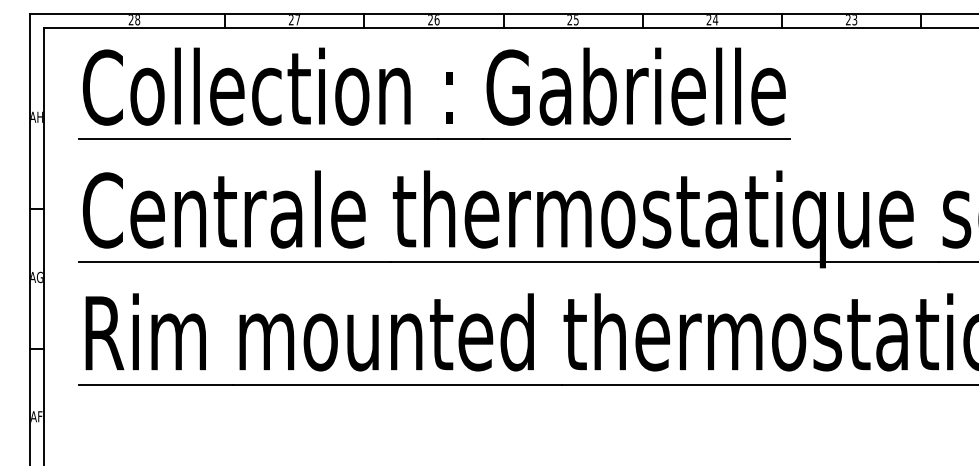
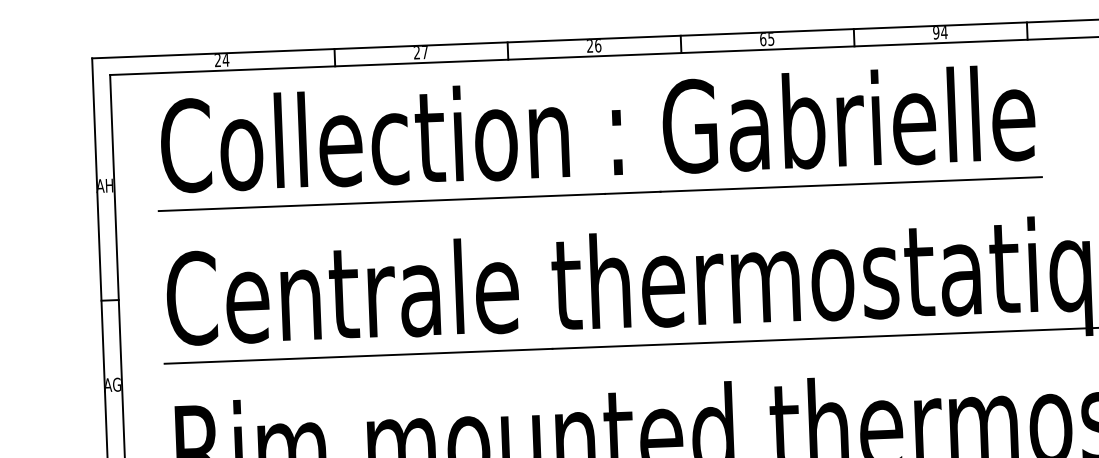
text: (137, 20) -> (225, 60), 28 -> 24
text: (569, 20) -> (762, 40), 25 -> 65
text: (708, 20) -> (935, 33), 24 -> 94

